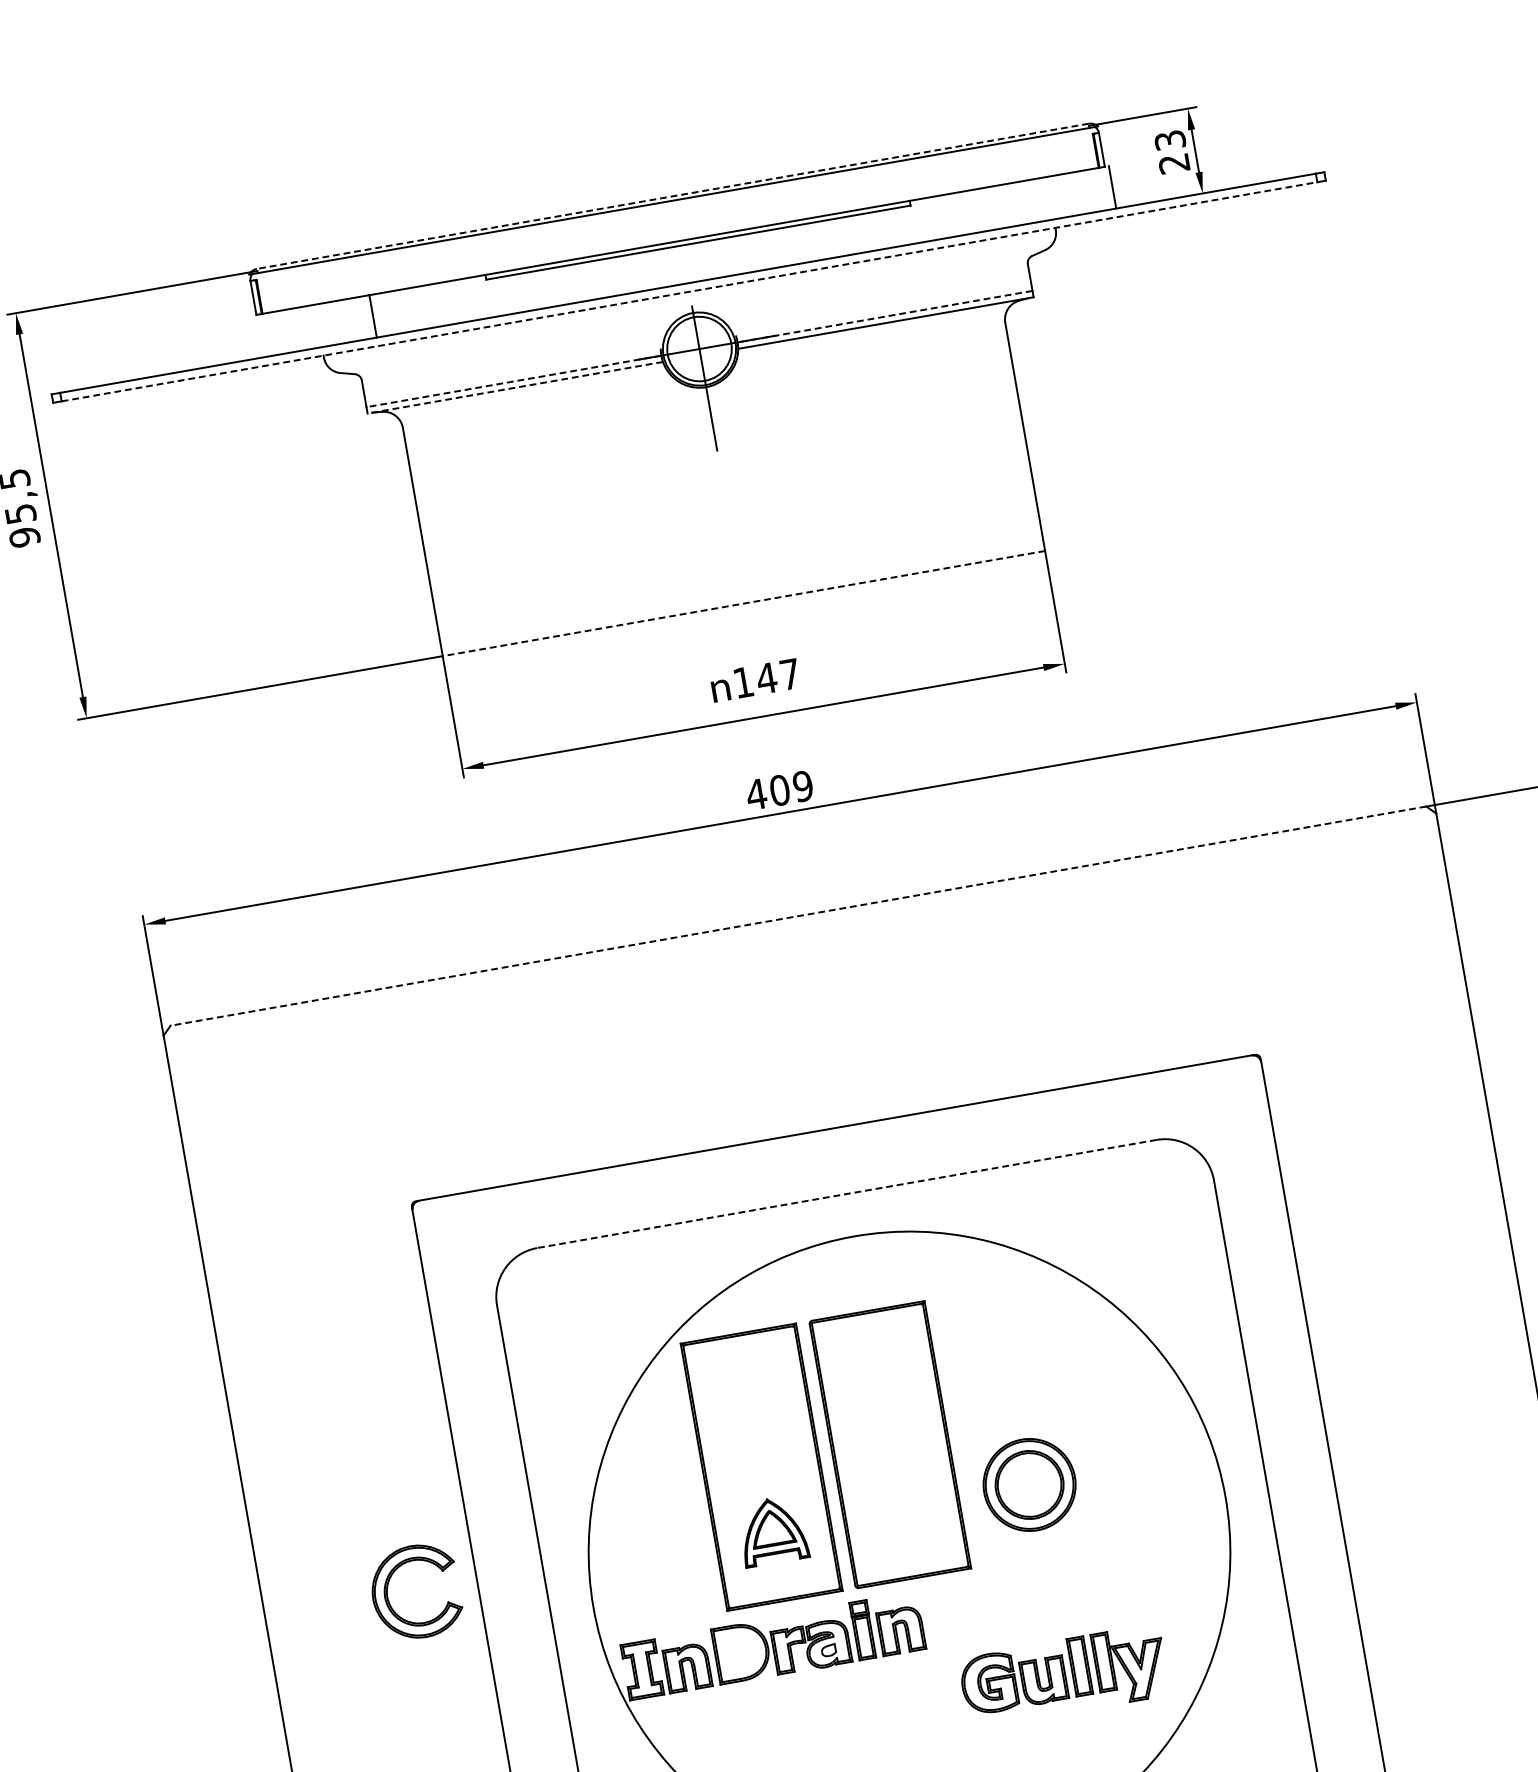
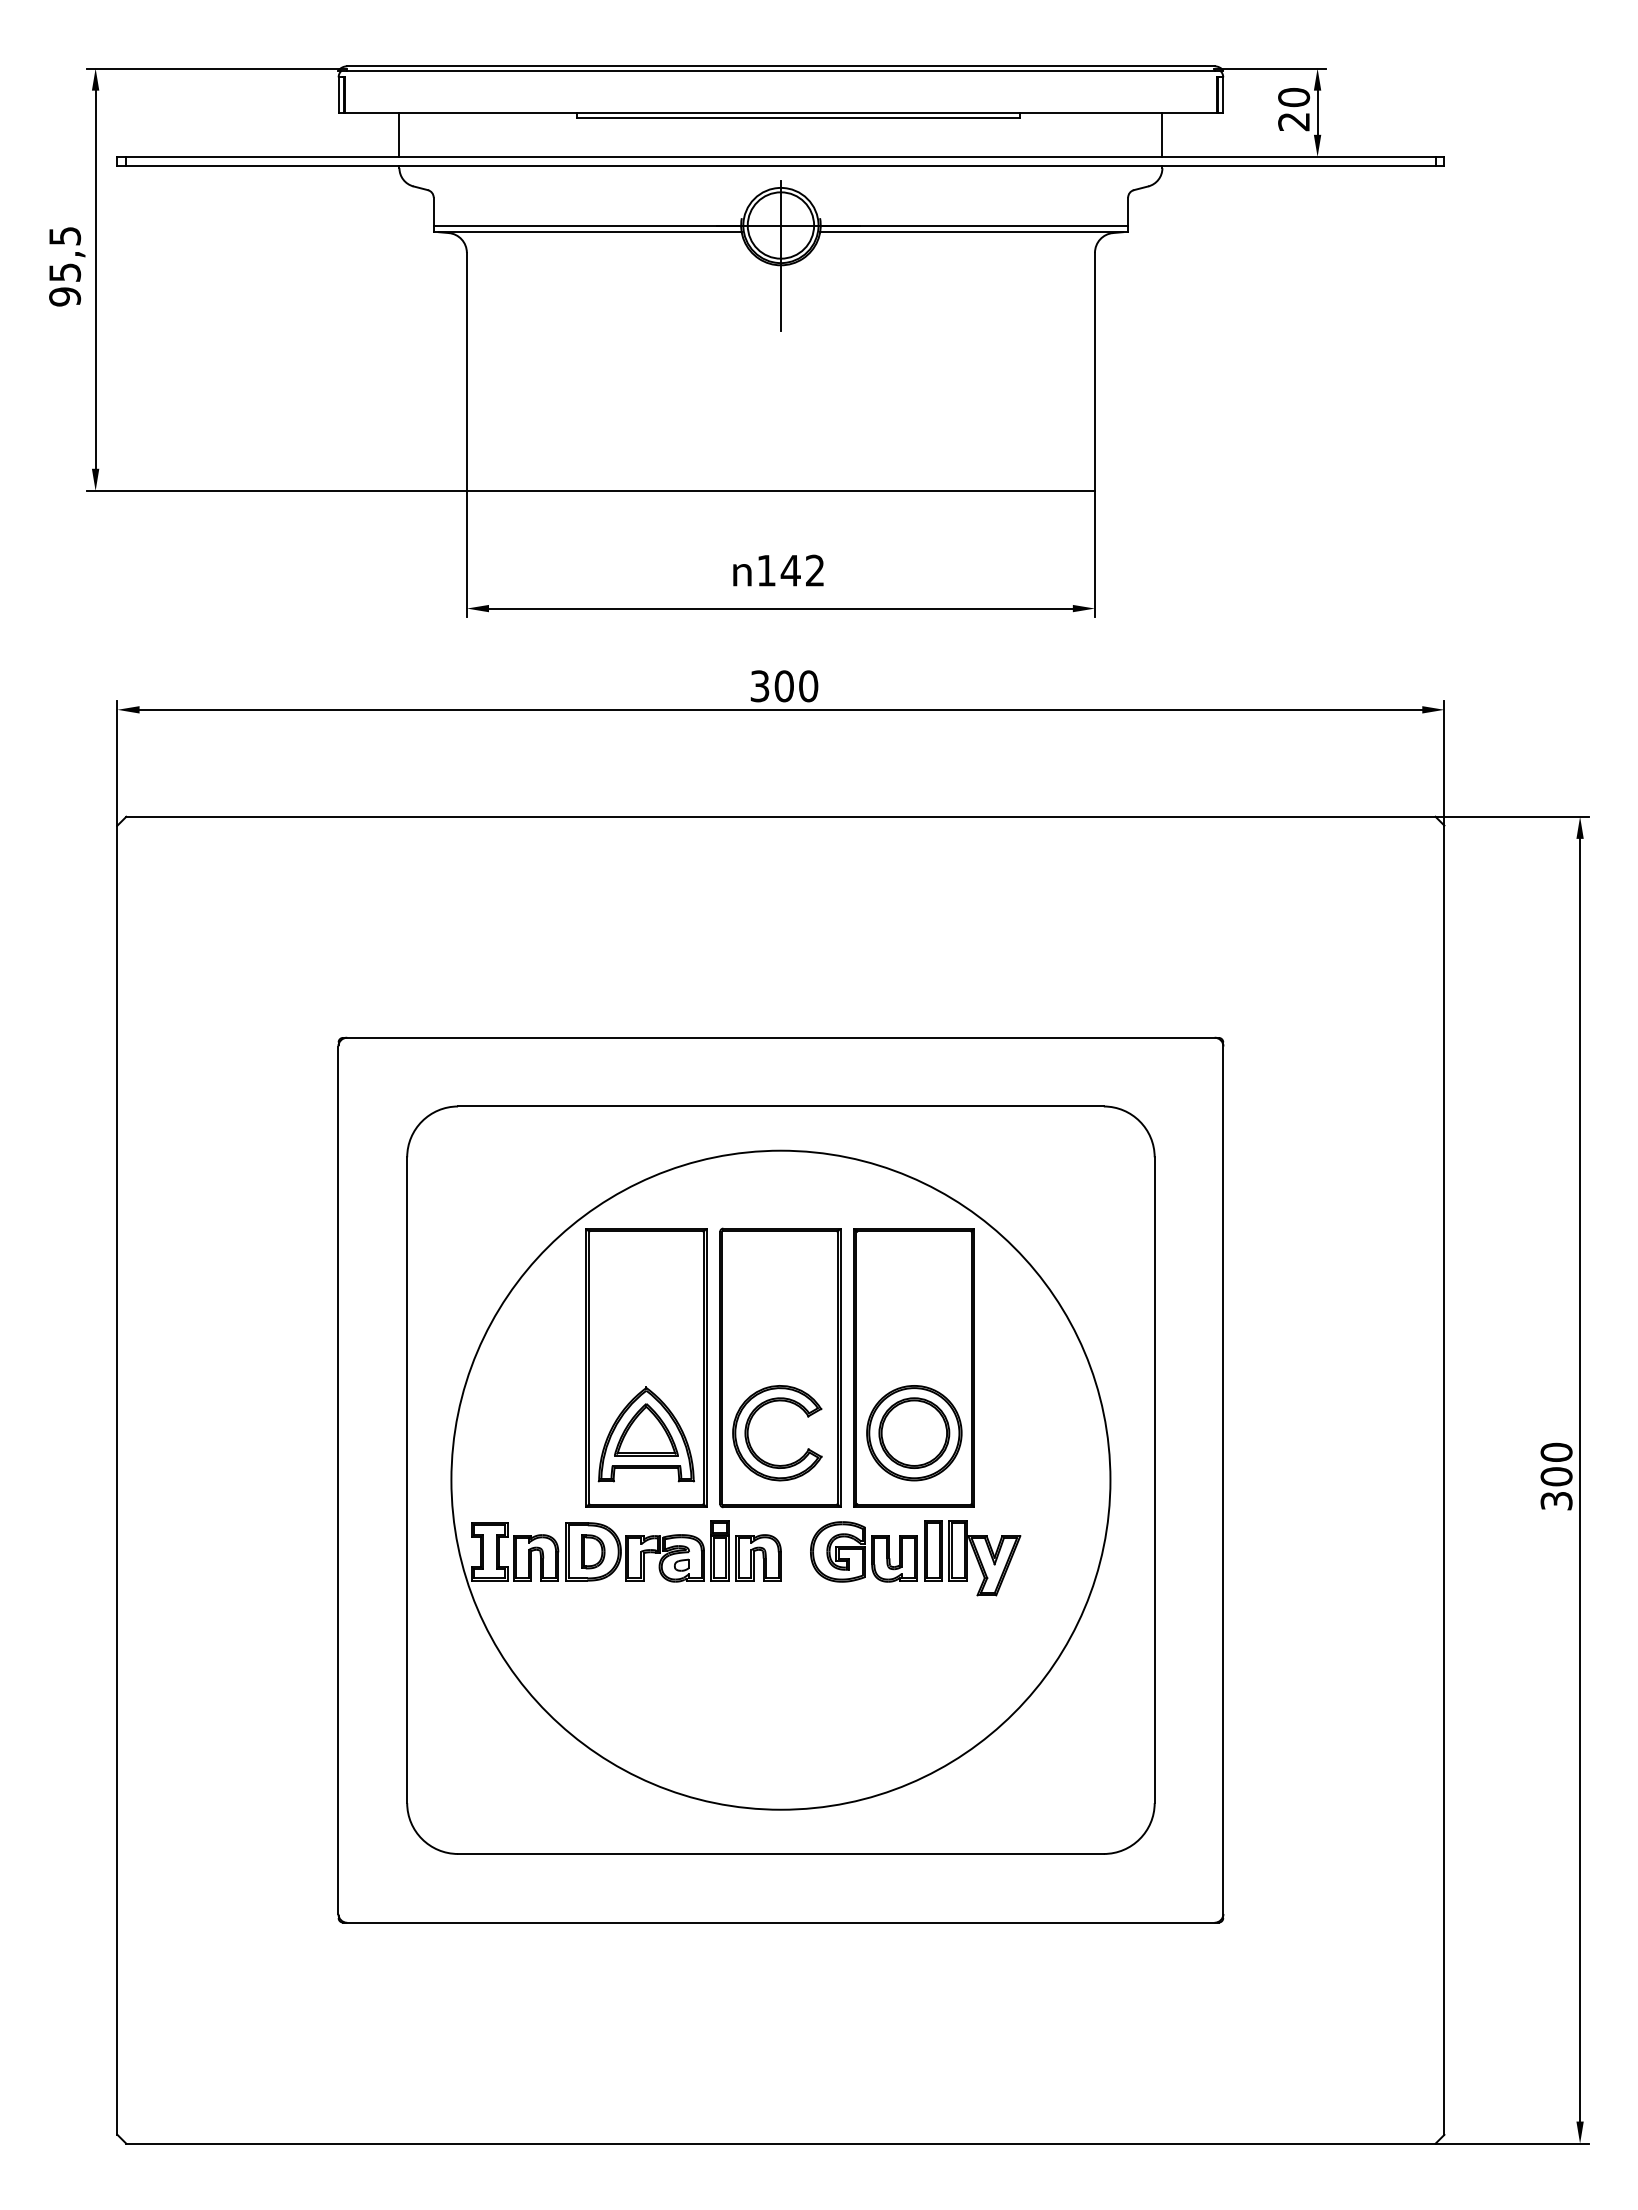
text: (1170, 140) -> (1294, 97), 23 -> 20
line: (1112, 187) -> (1162, 134), moved
line: (672, 196) -> (780, 66), dashed -> solid
line: (689, 291) -> (780, 165), dashed -> solid
line: (373, 316) -> (399, 134), moved
line: (885, 316) -> (974, 225), dashed -> solid
line: (513, 381) -> (587, 225), dashed -> solid
line: (515, 388) -> (587, 232), dashed -> solid
line: (743, 603) -> (780, 490), dashed -> solid
text: (790, 674) -> (815, 570), 147 -> 142
text: (779, 790) -> (783, 686), 409 -> 300
line: (798, 915) -> (780, 816), dashed -> solid
line: (846, 1194) -> (780, 1106), dashed -> solid
part: (1017, 1422) -> (913, 1367), added
part: (771, 1531) -> (645, 1434), size x1.43
part: (389, 1601) -> (749, 1438), moved
part: (741, 1652) -> (593, 1551), added
part: (1064, 1676) -> (915, 1558), moved

